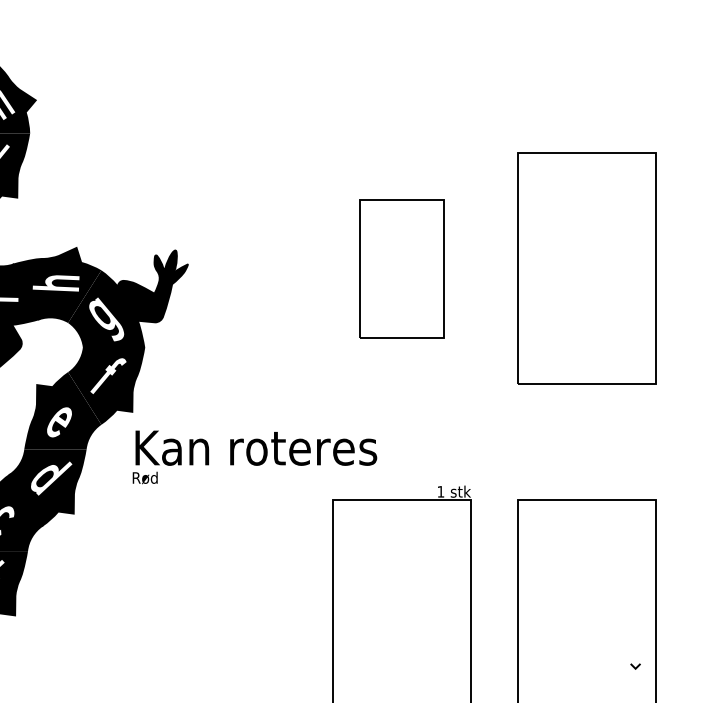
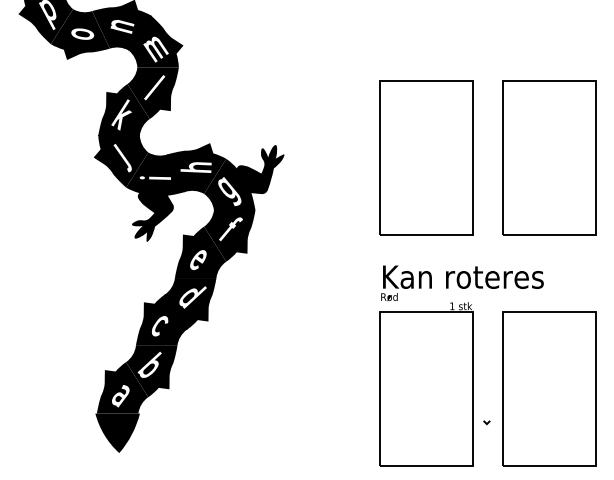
part: (402, 268) -> (426, 157), size x1.67
text: (254, 457) -> (462, 283), moved
line: (634, 666) -> (486, 422), moved

